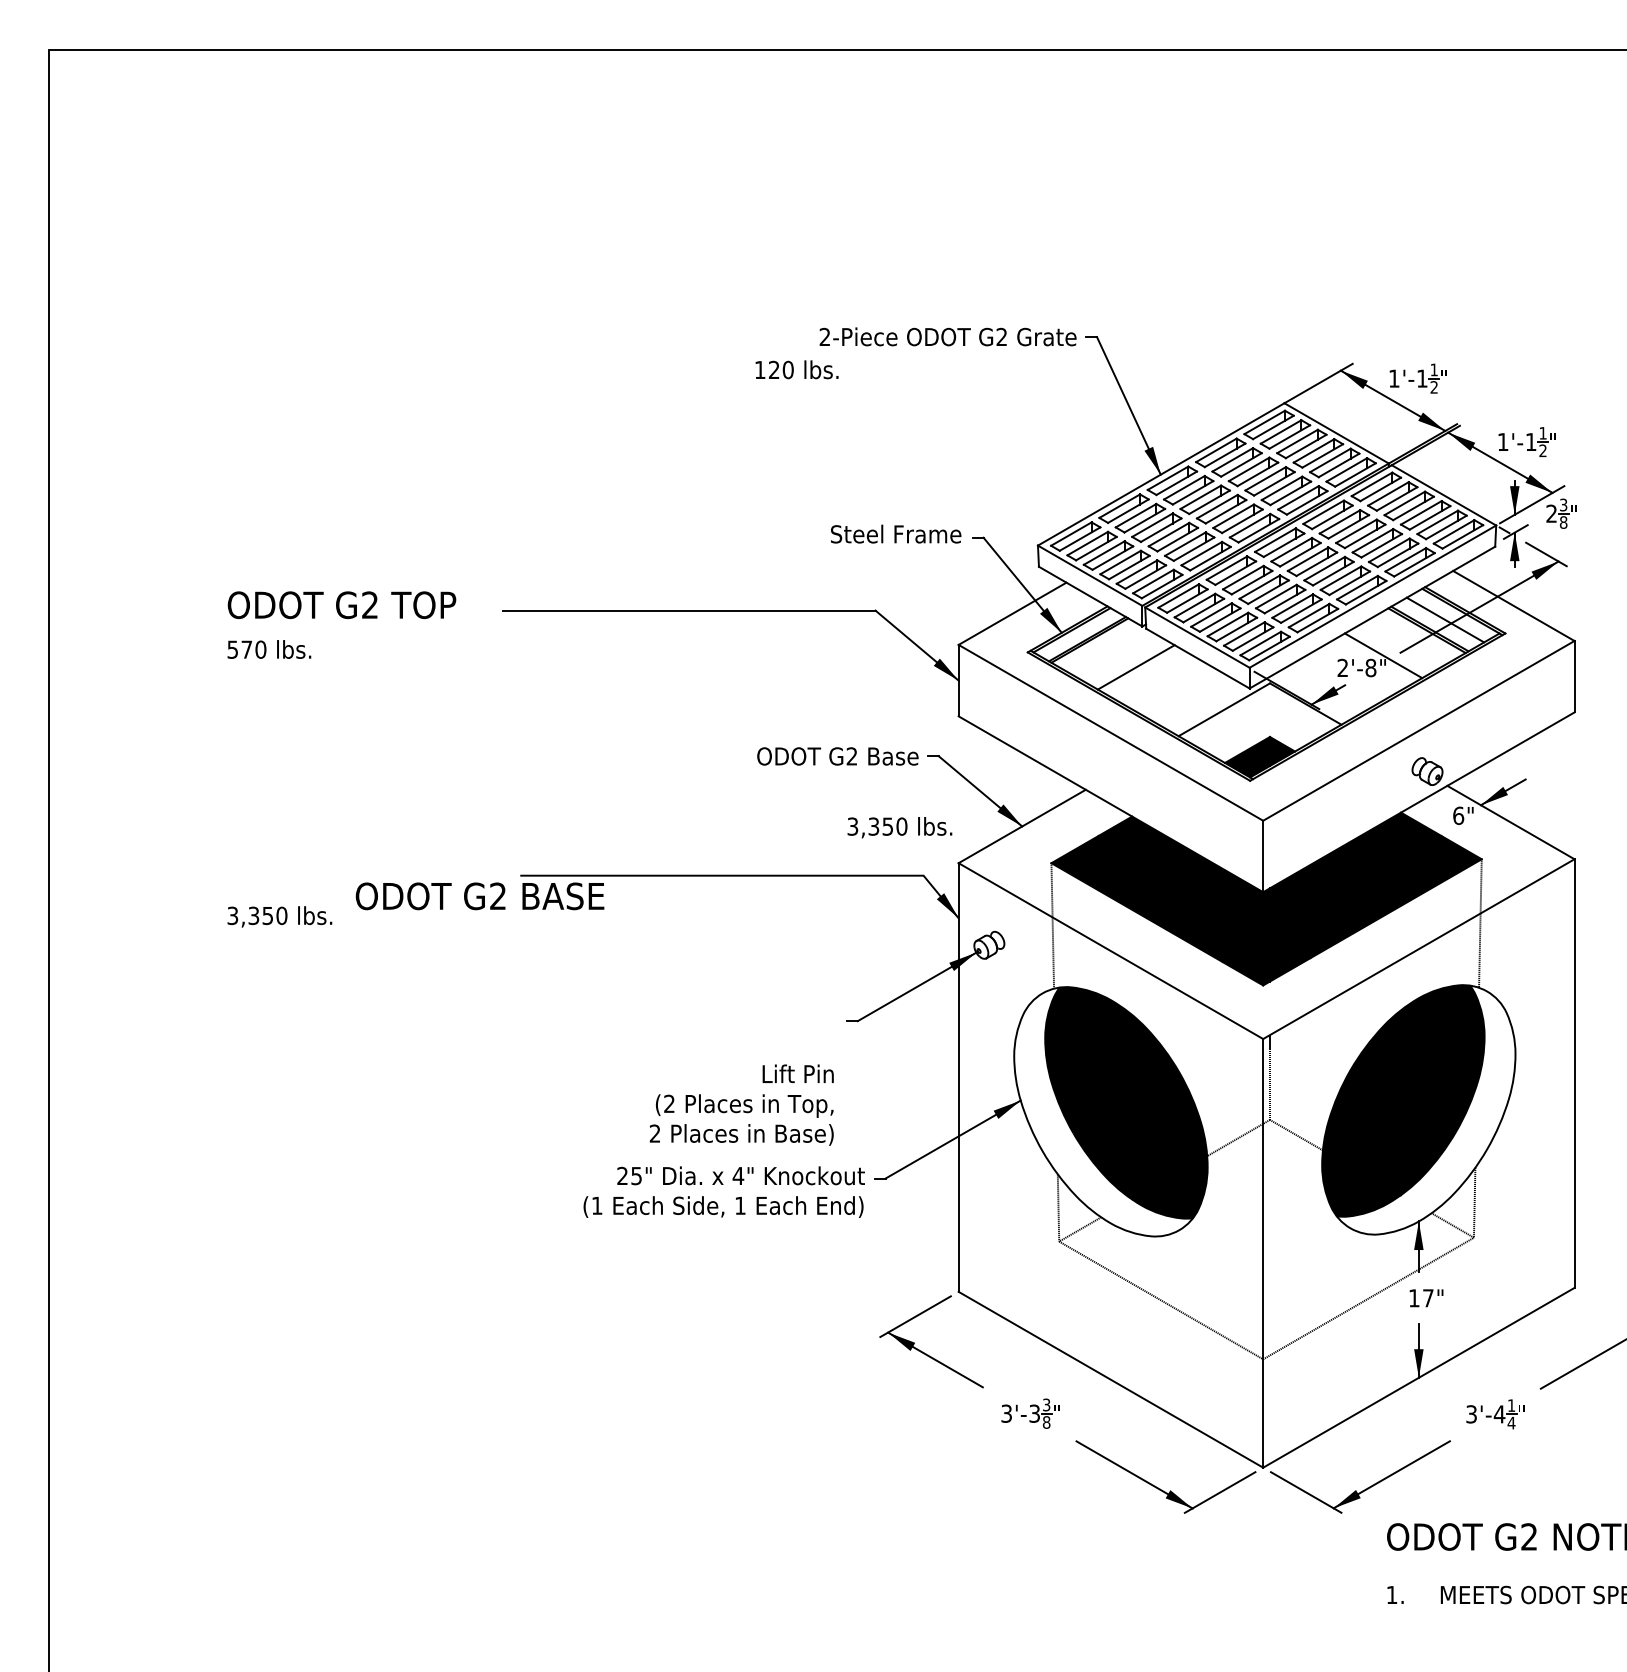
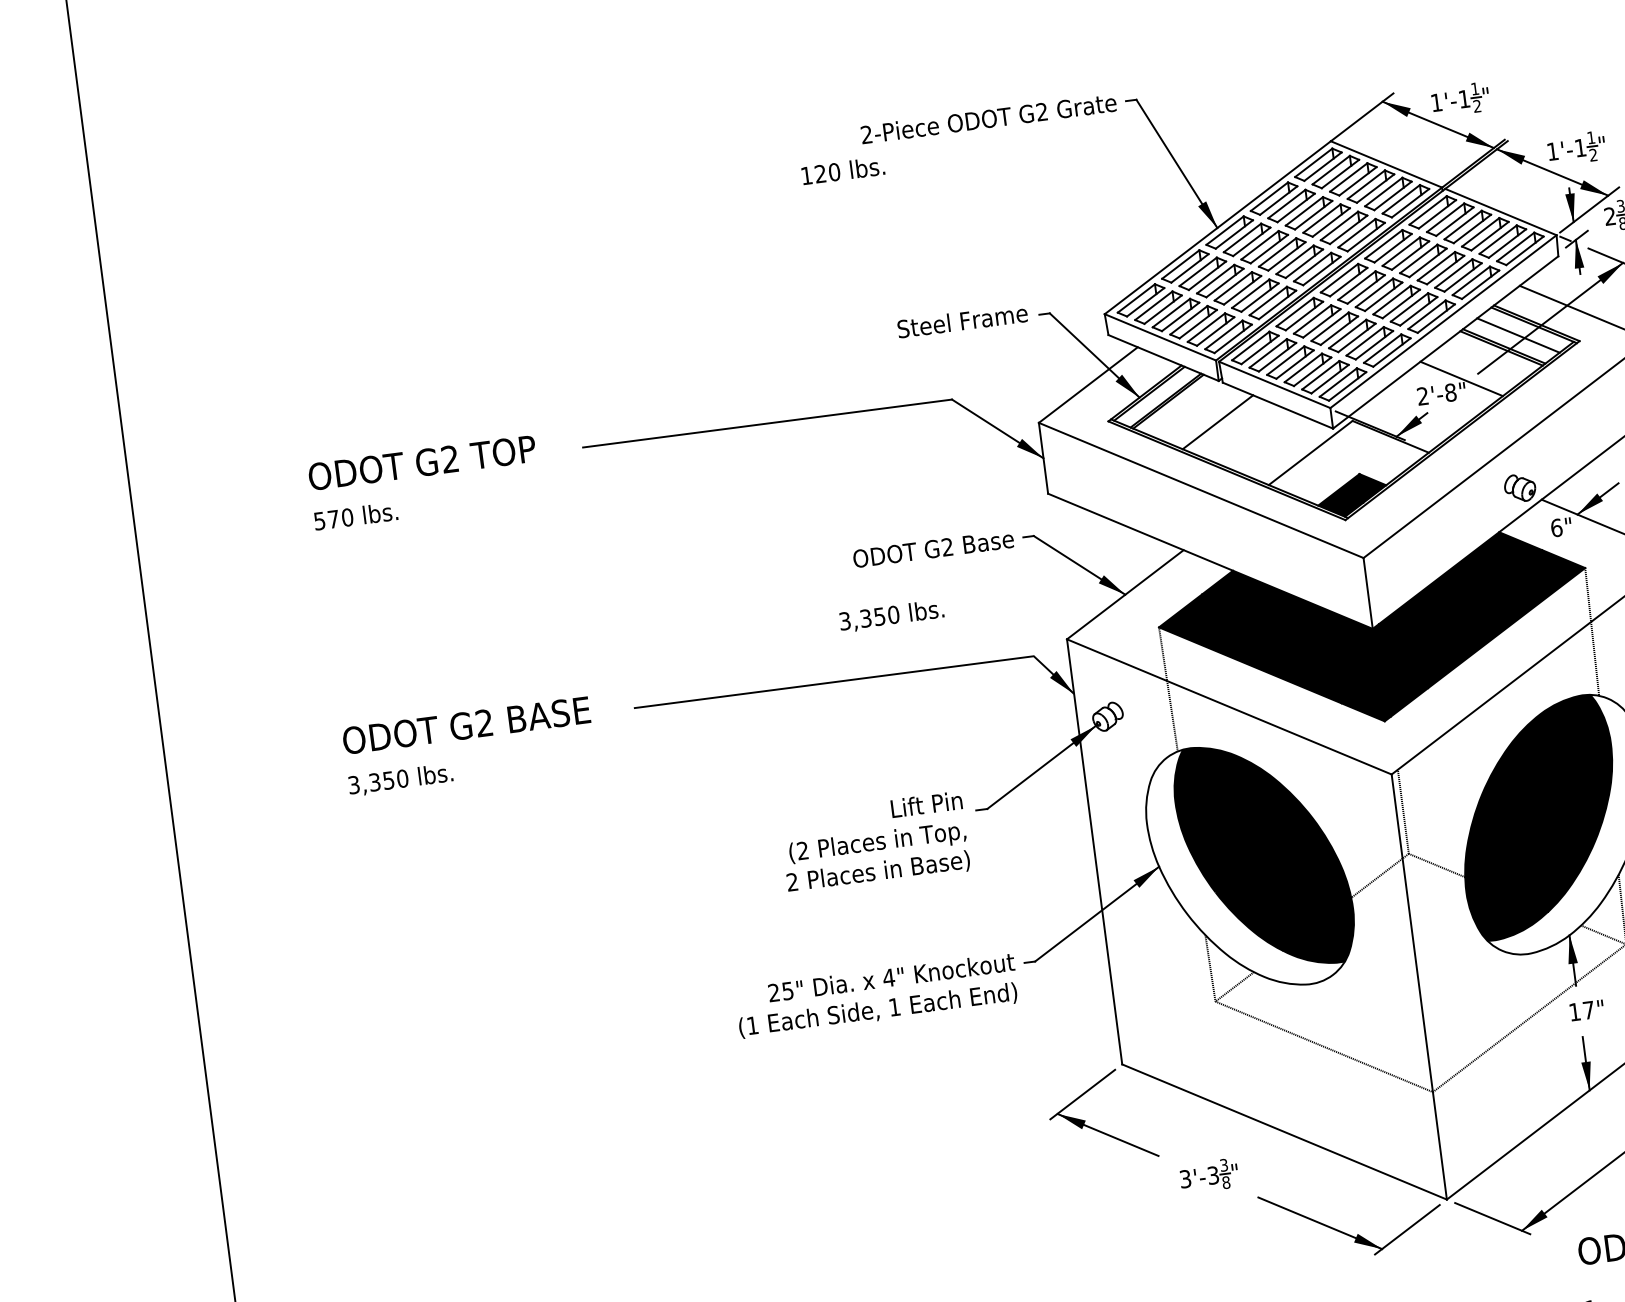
text: (899, 827) -> (891, 616), moved
text: (479, 896) -> (465, 725), moved
text: (741, 1104) -> (874, 842), moved

